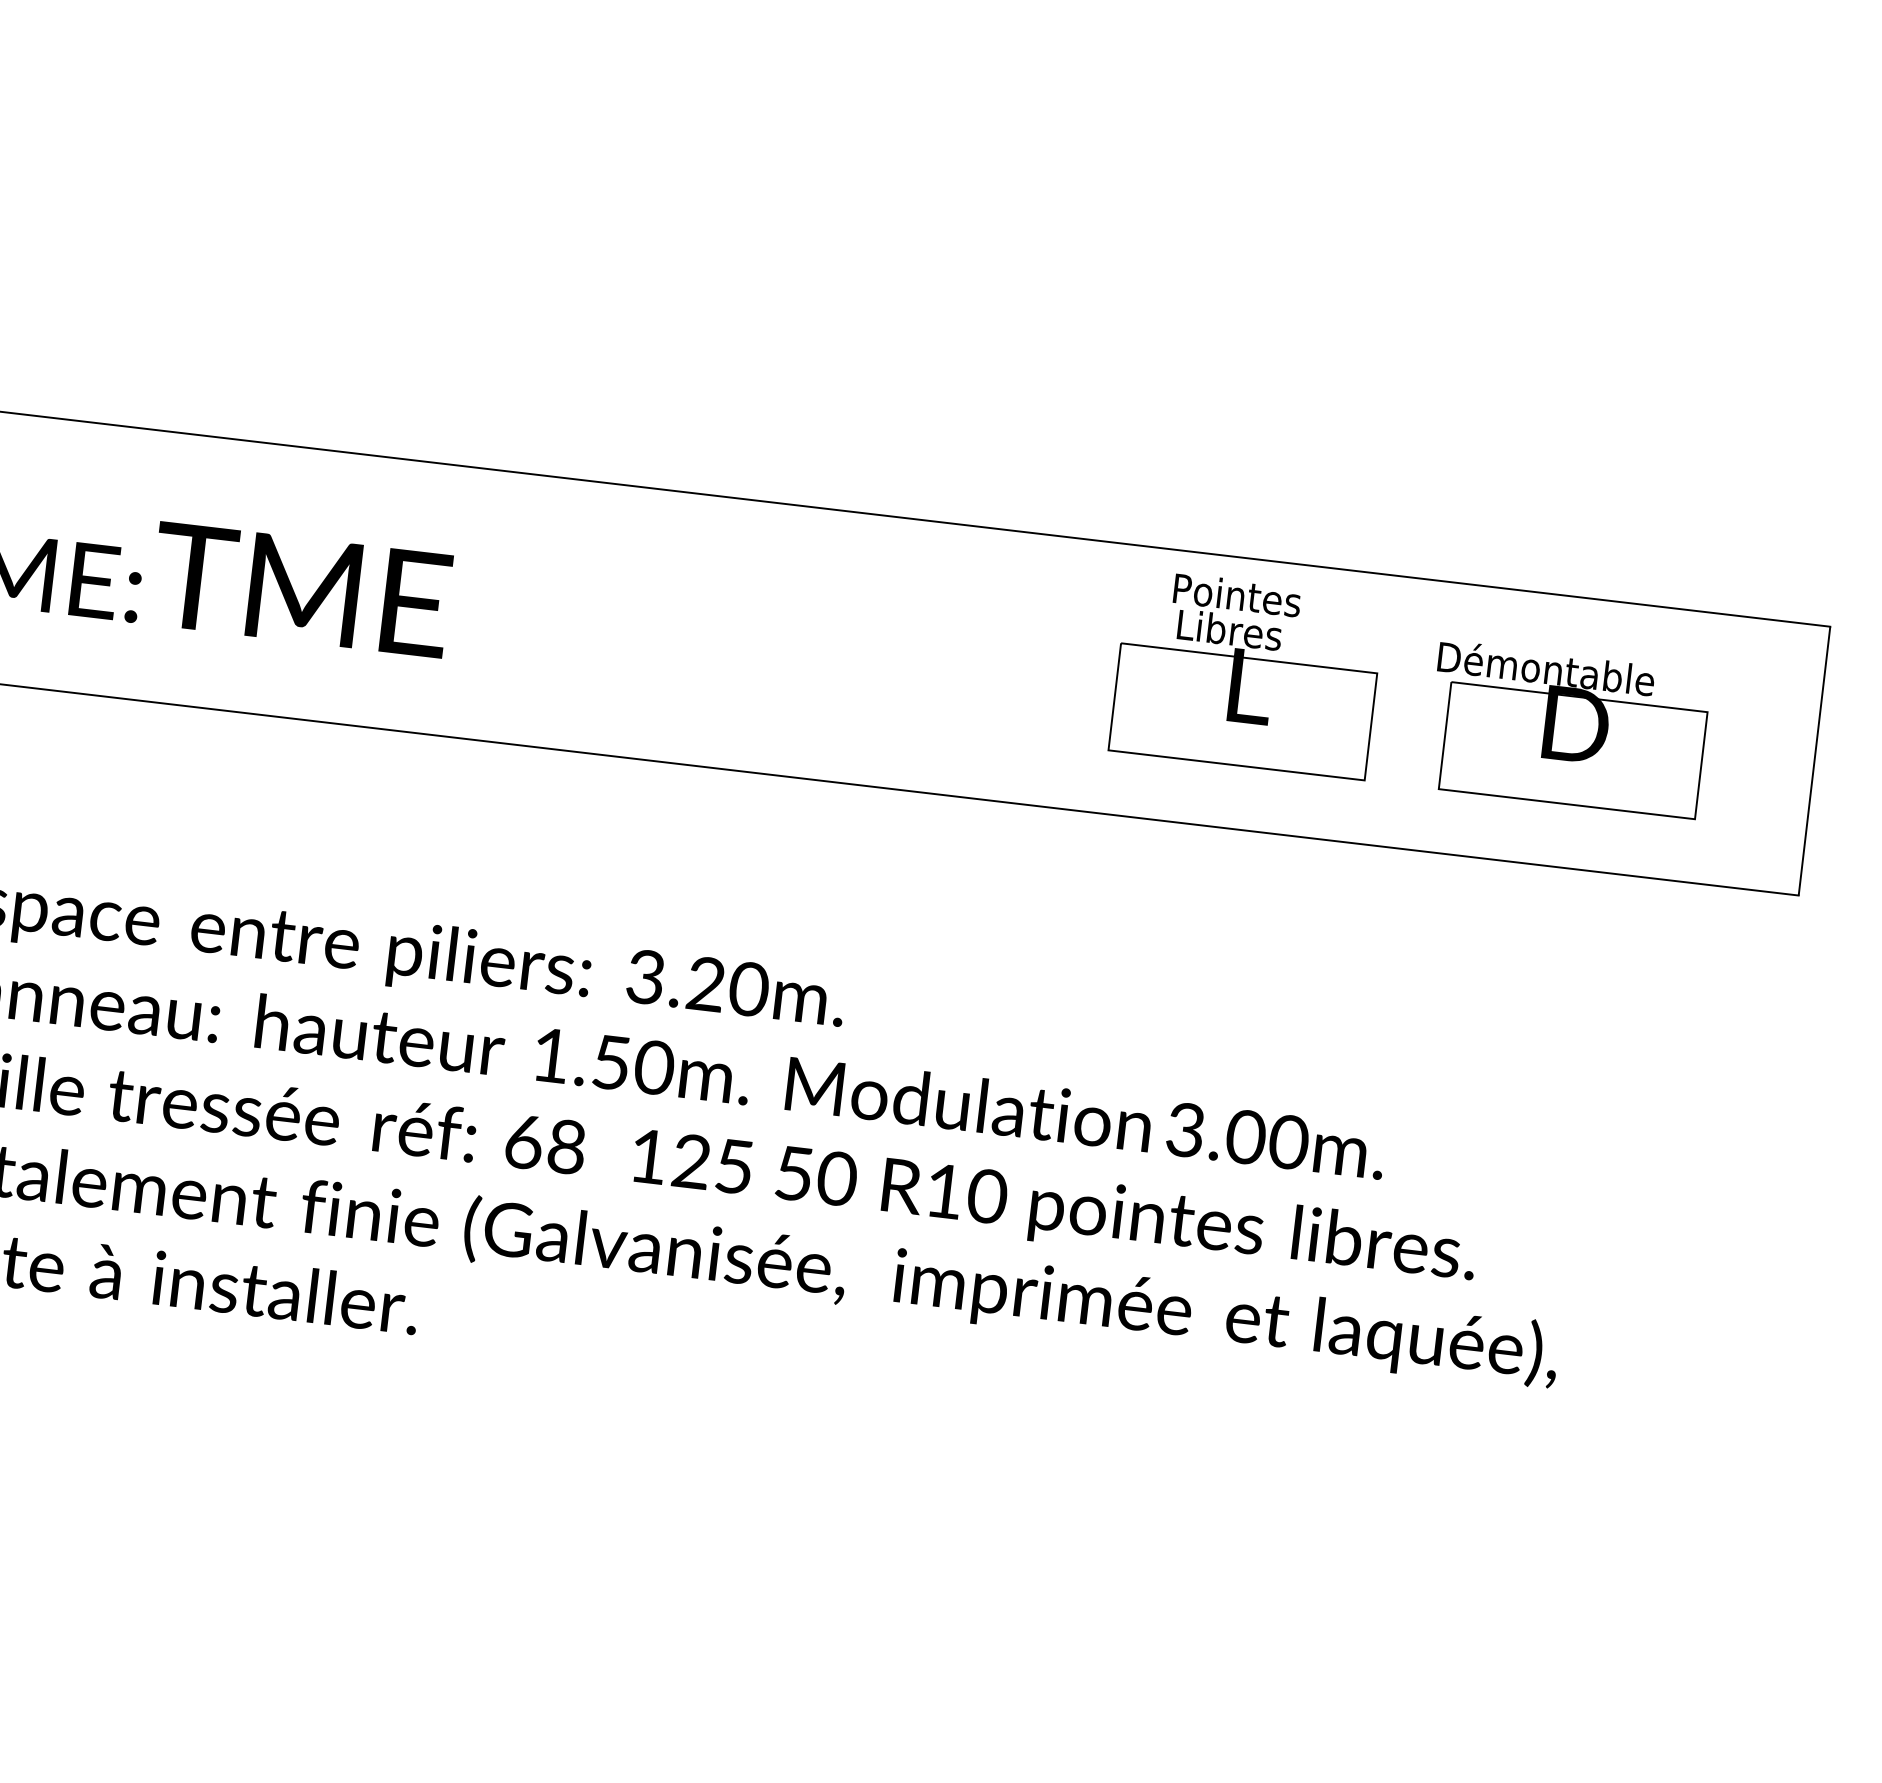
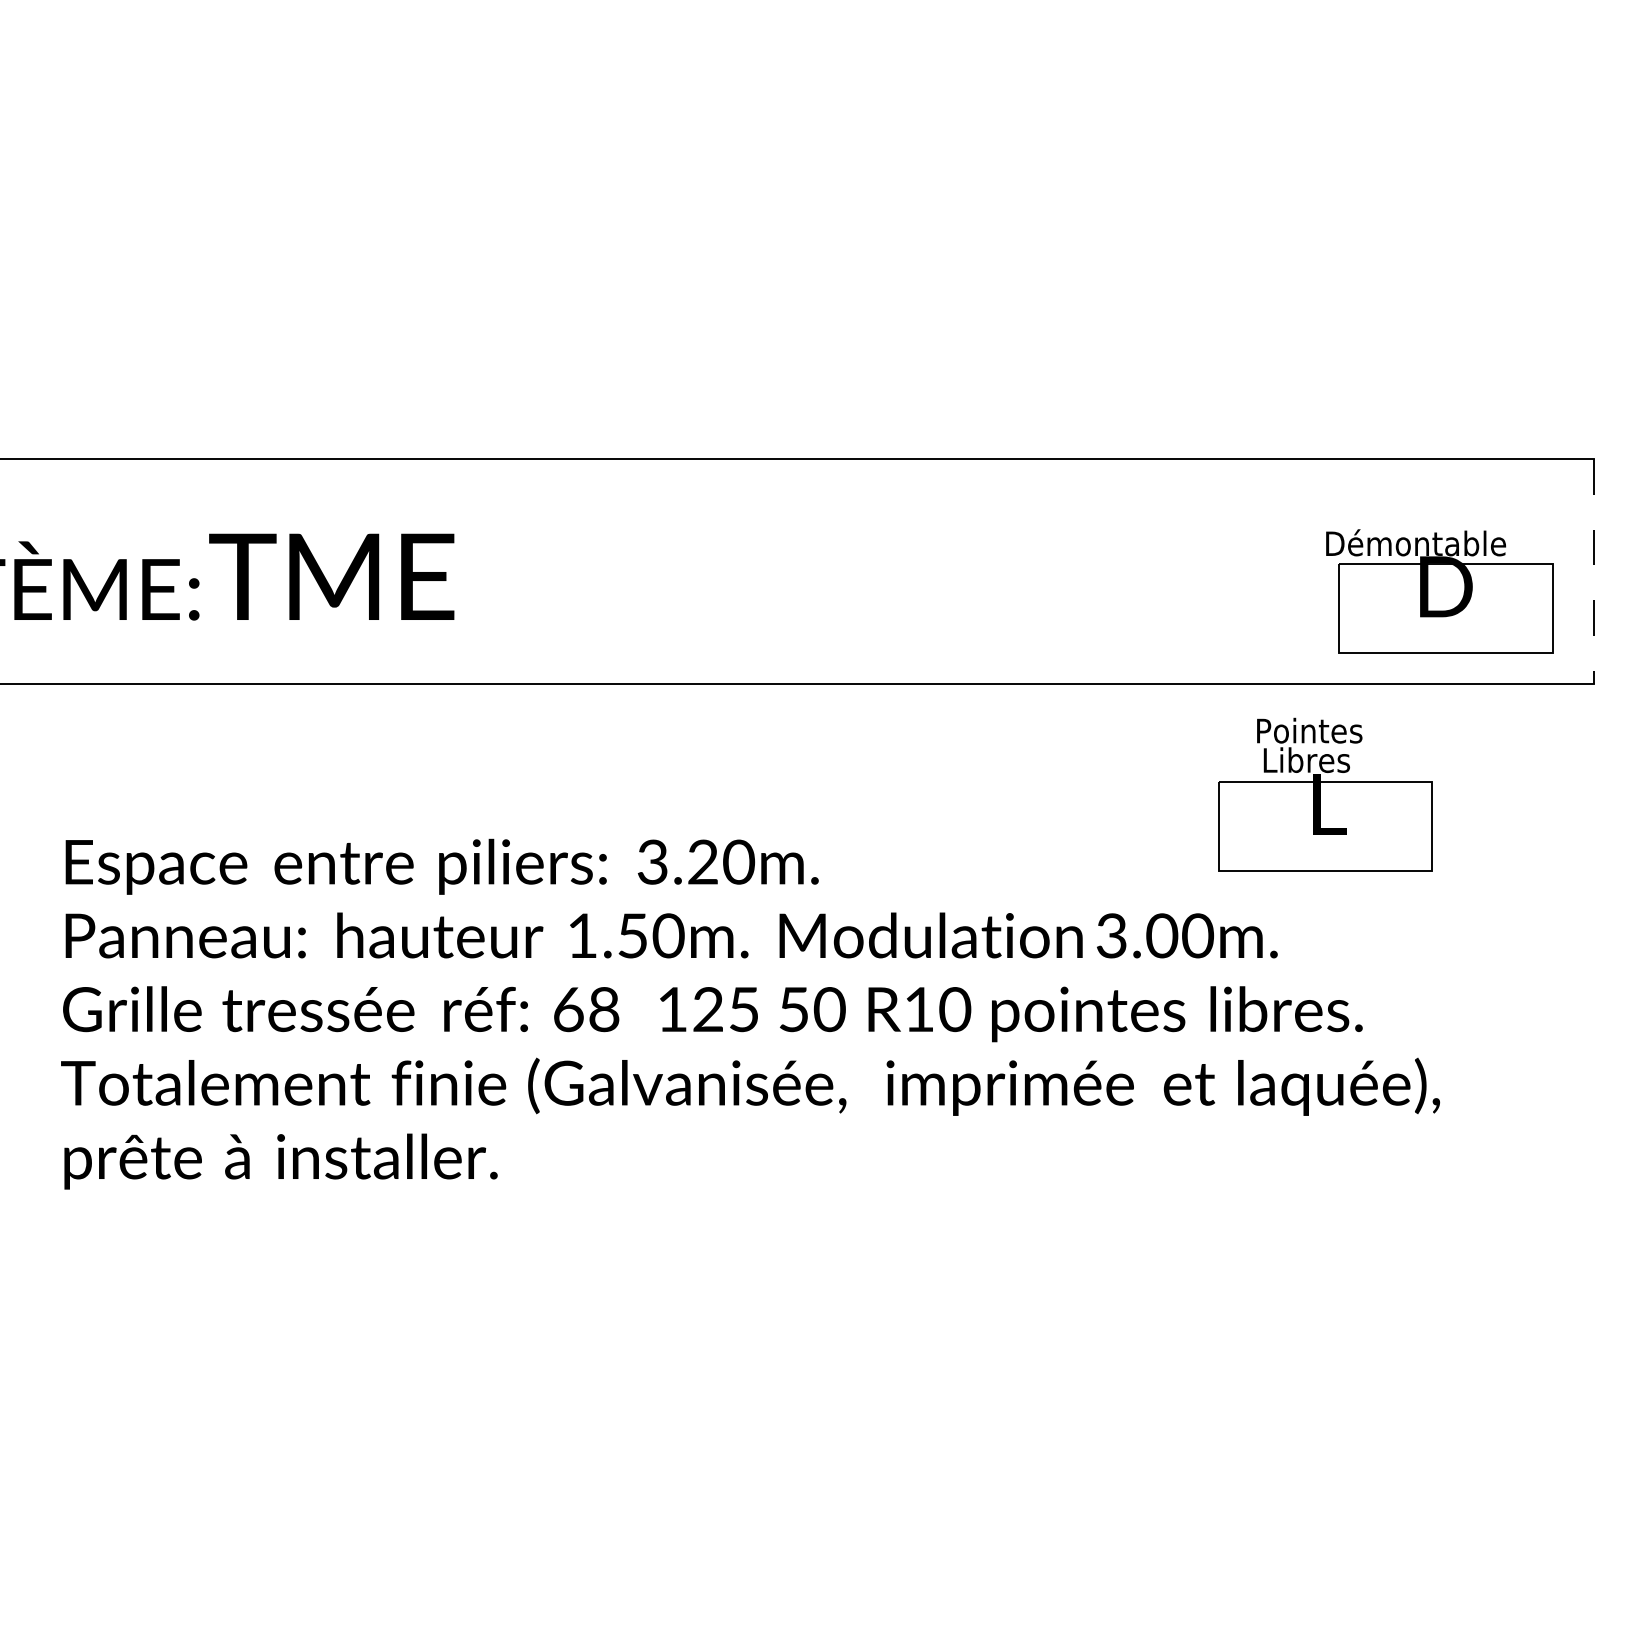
part: (1247, 673) -> (1325, 794), moved
part: (1567, 729) -> (1439, 591), moved
line: (1814, 761) -> (1593, 571), solid -> dashed

